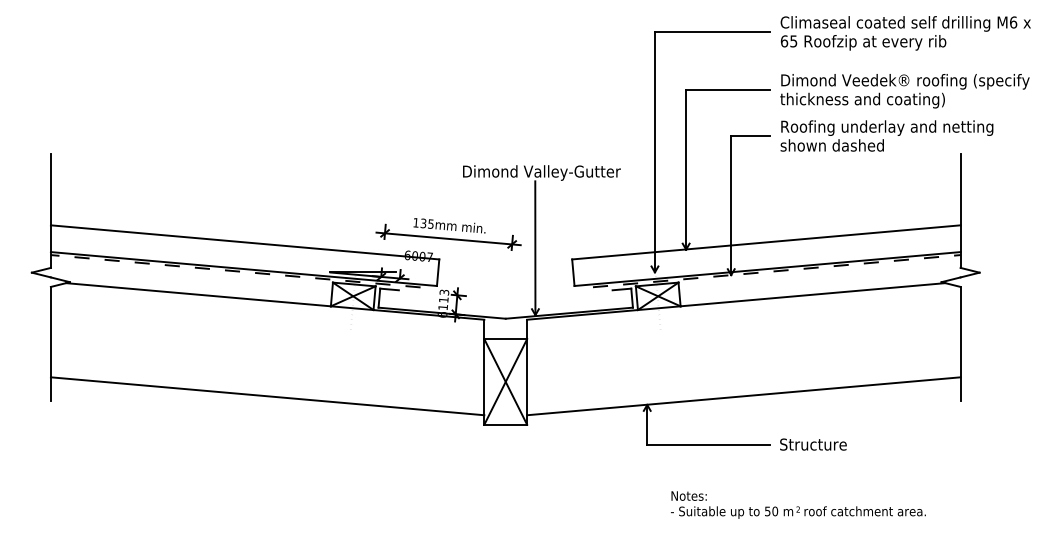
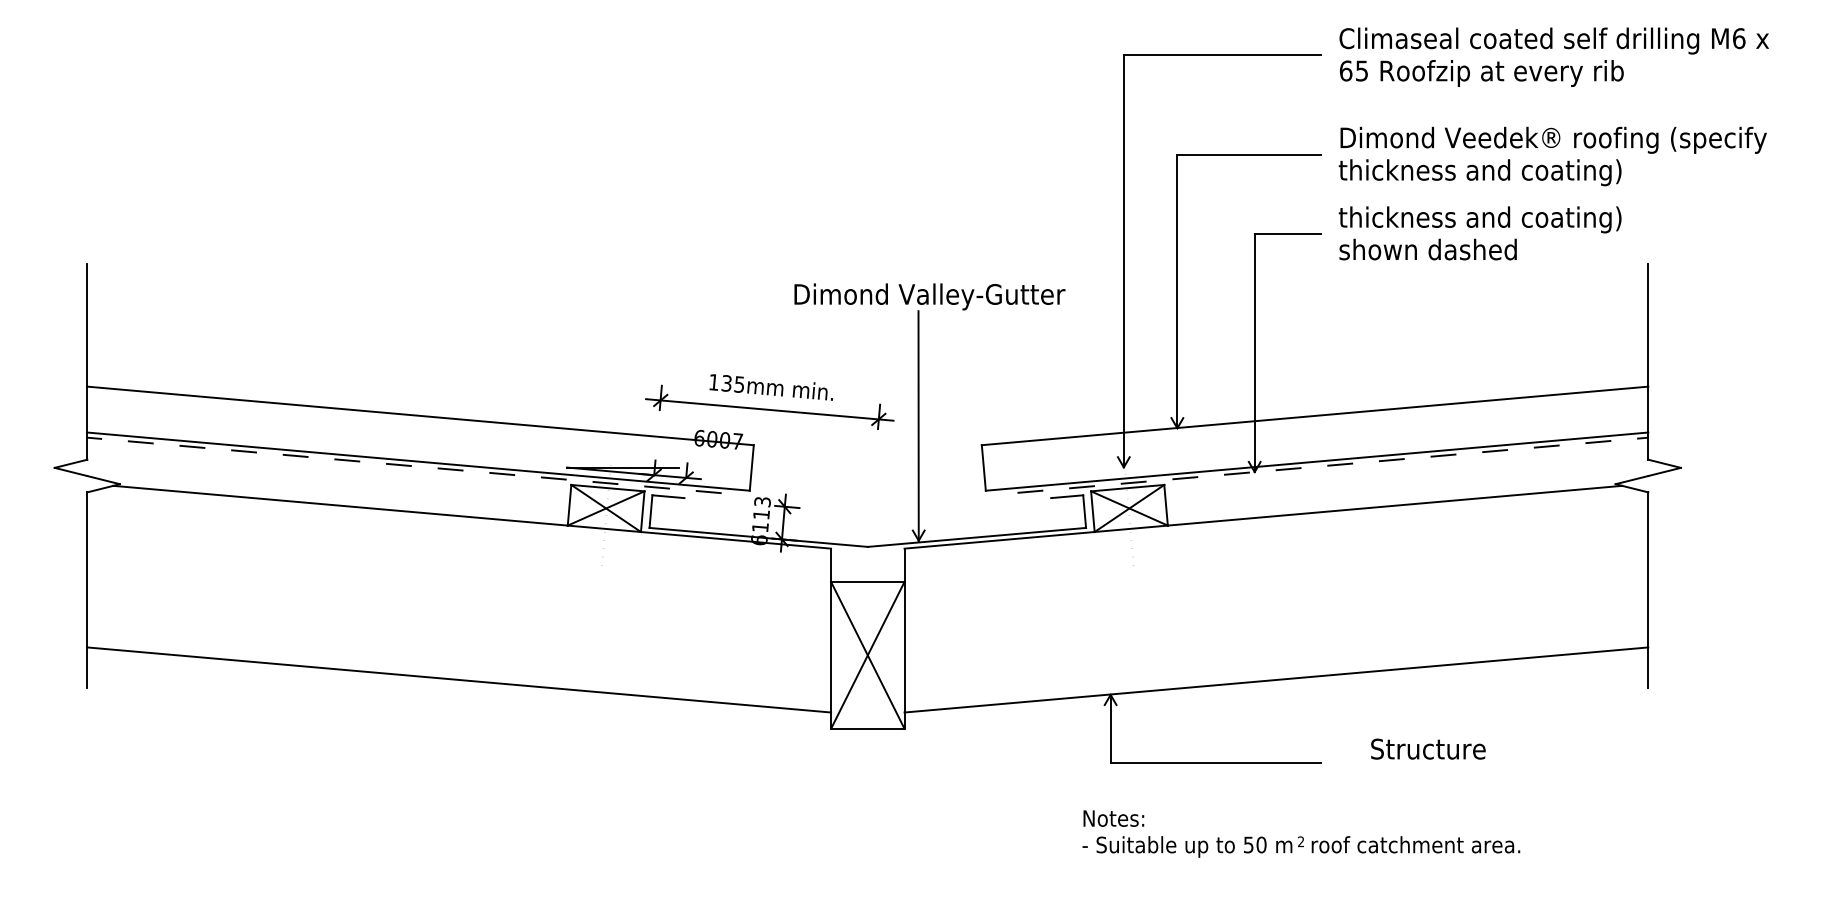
text: (886, 127) -> (1521, 218), Roofing underlay and netting -> thickness and coating)
text: (813, 444) -> (1428, 748), moved
text: (798, 504) -> (1301, 833), moved

